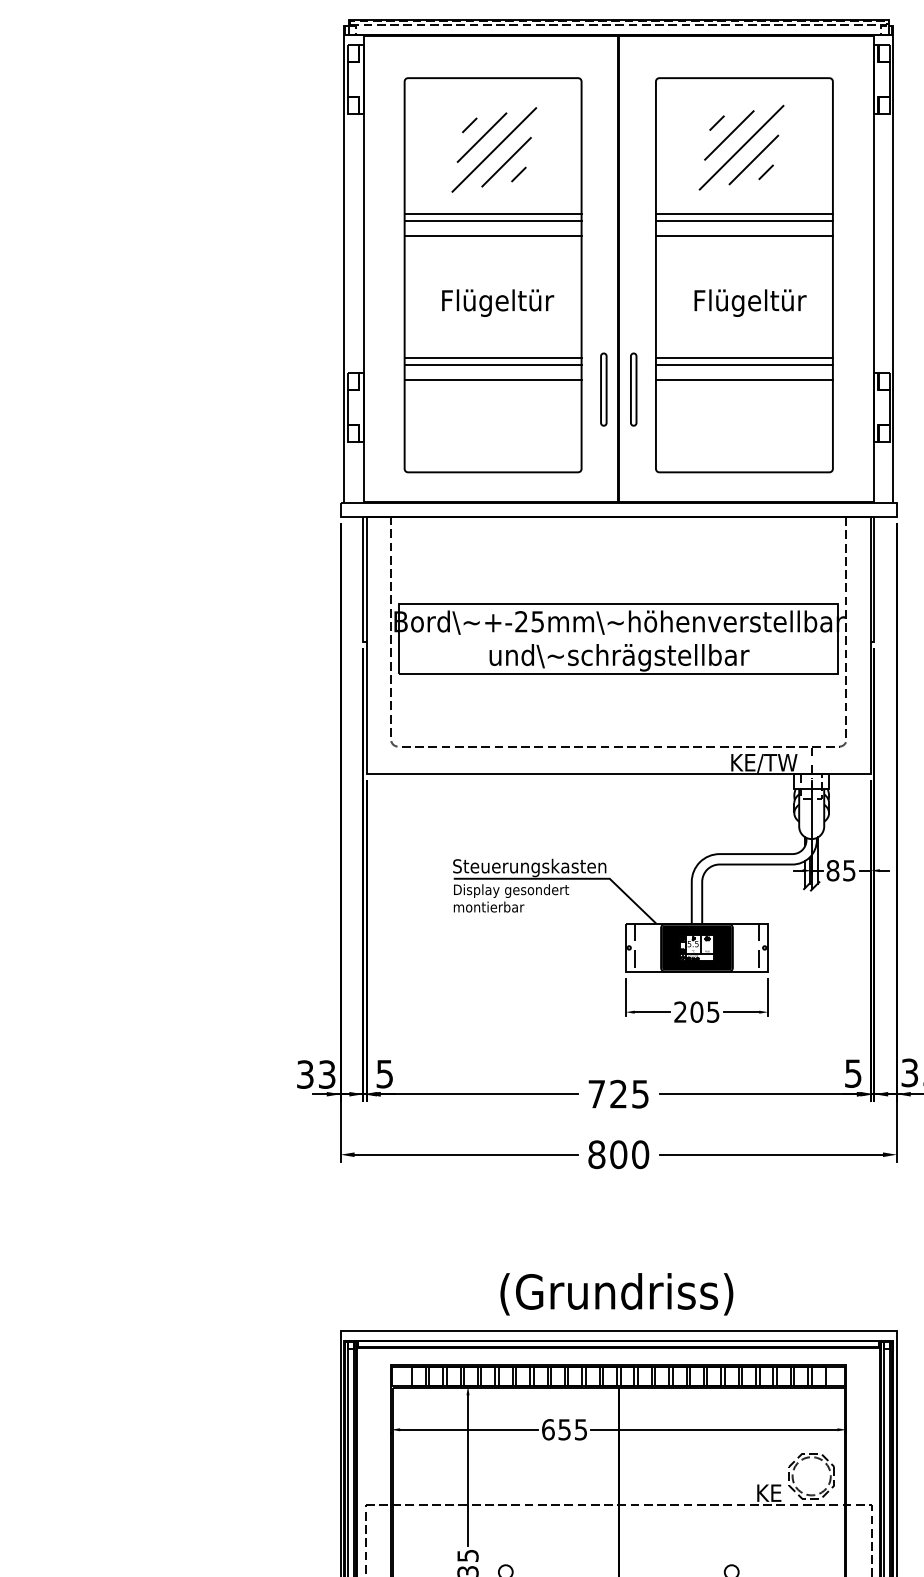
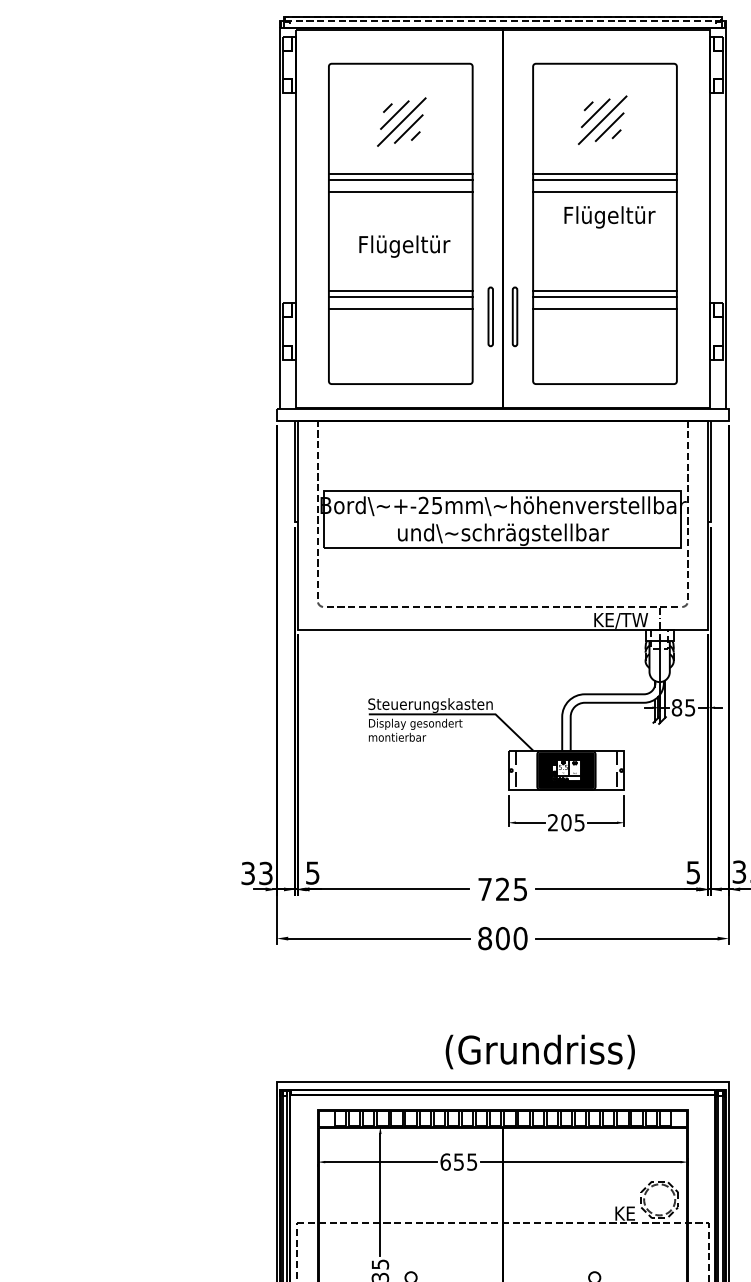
part: (741, 147) -> (602, 120), size x0.7
part: (494, 149) -> (401, 121), size x0.7
text: (750, 302) -> (609, 216), moved
text: (616, 1294) -> (540, 1052), moved

